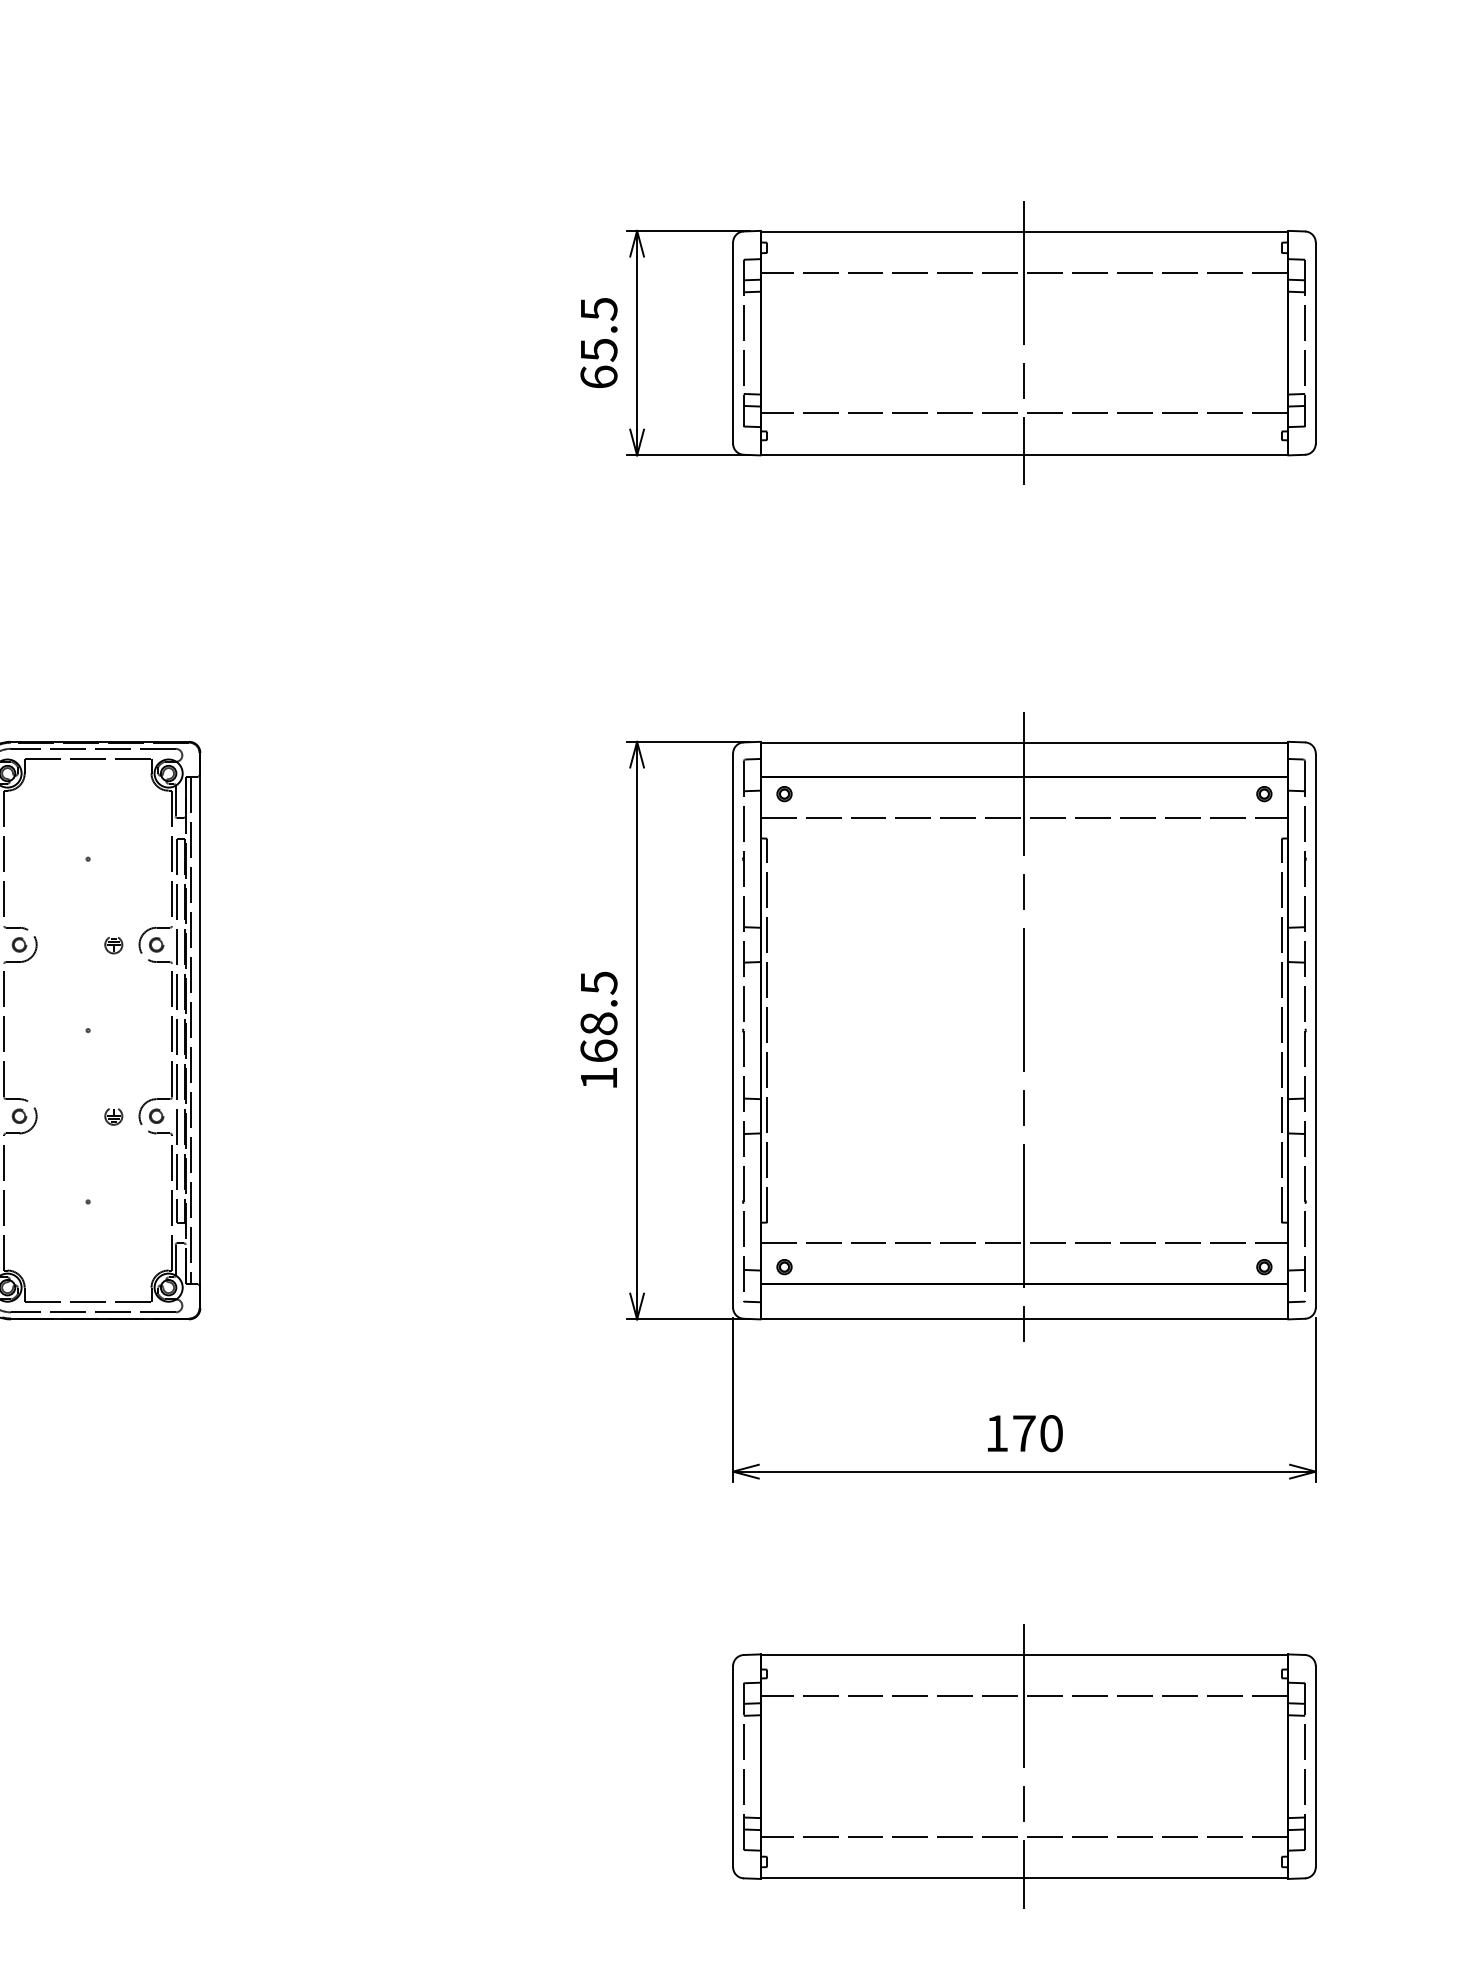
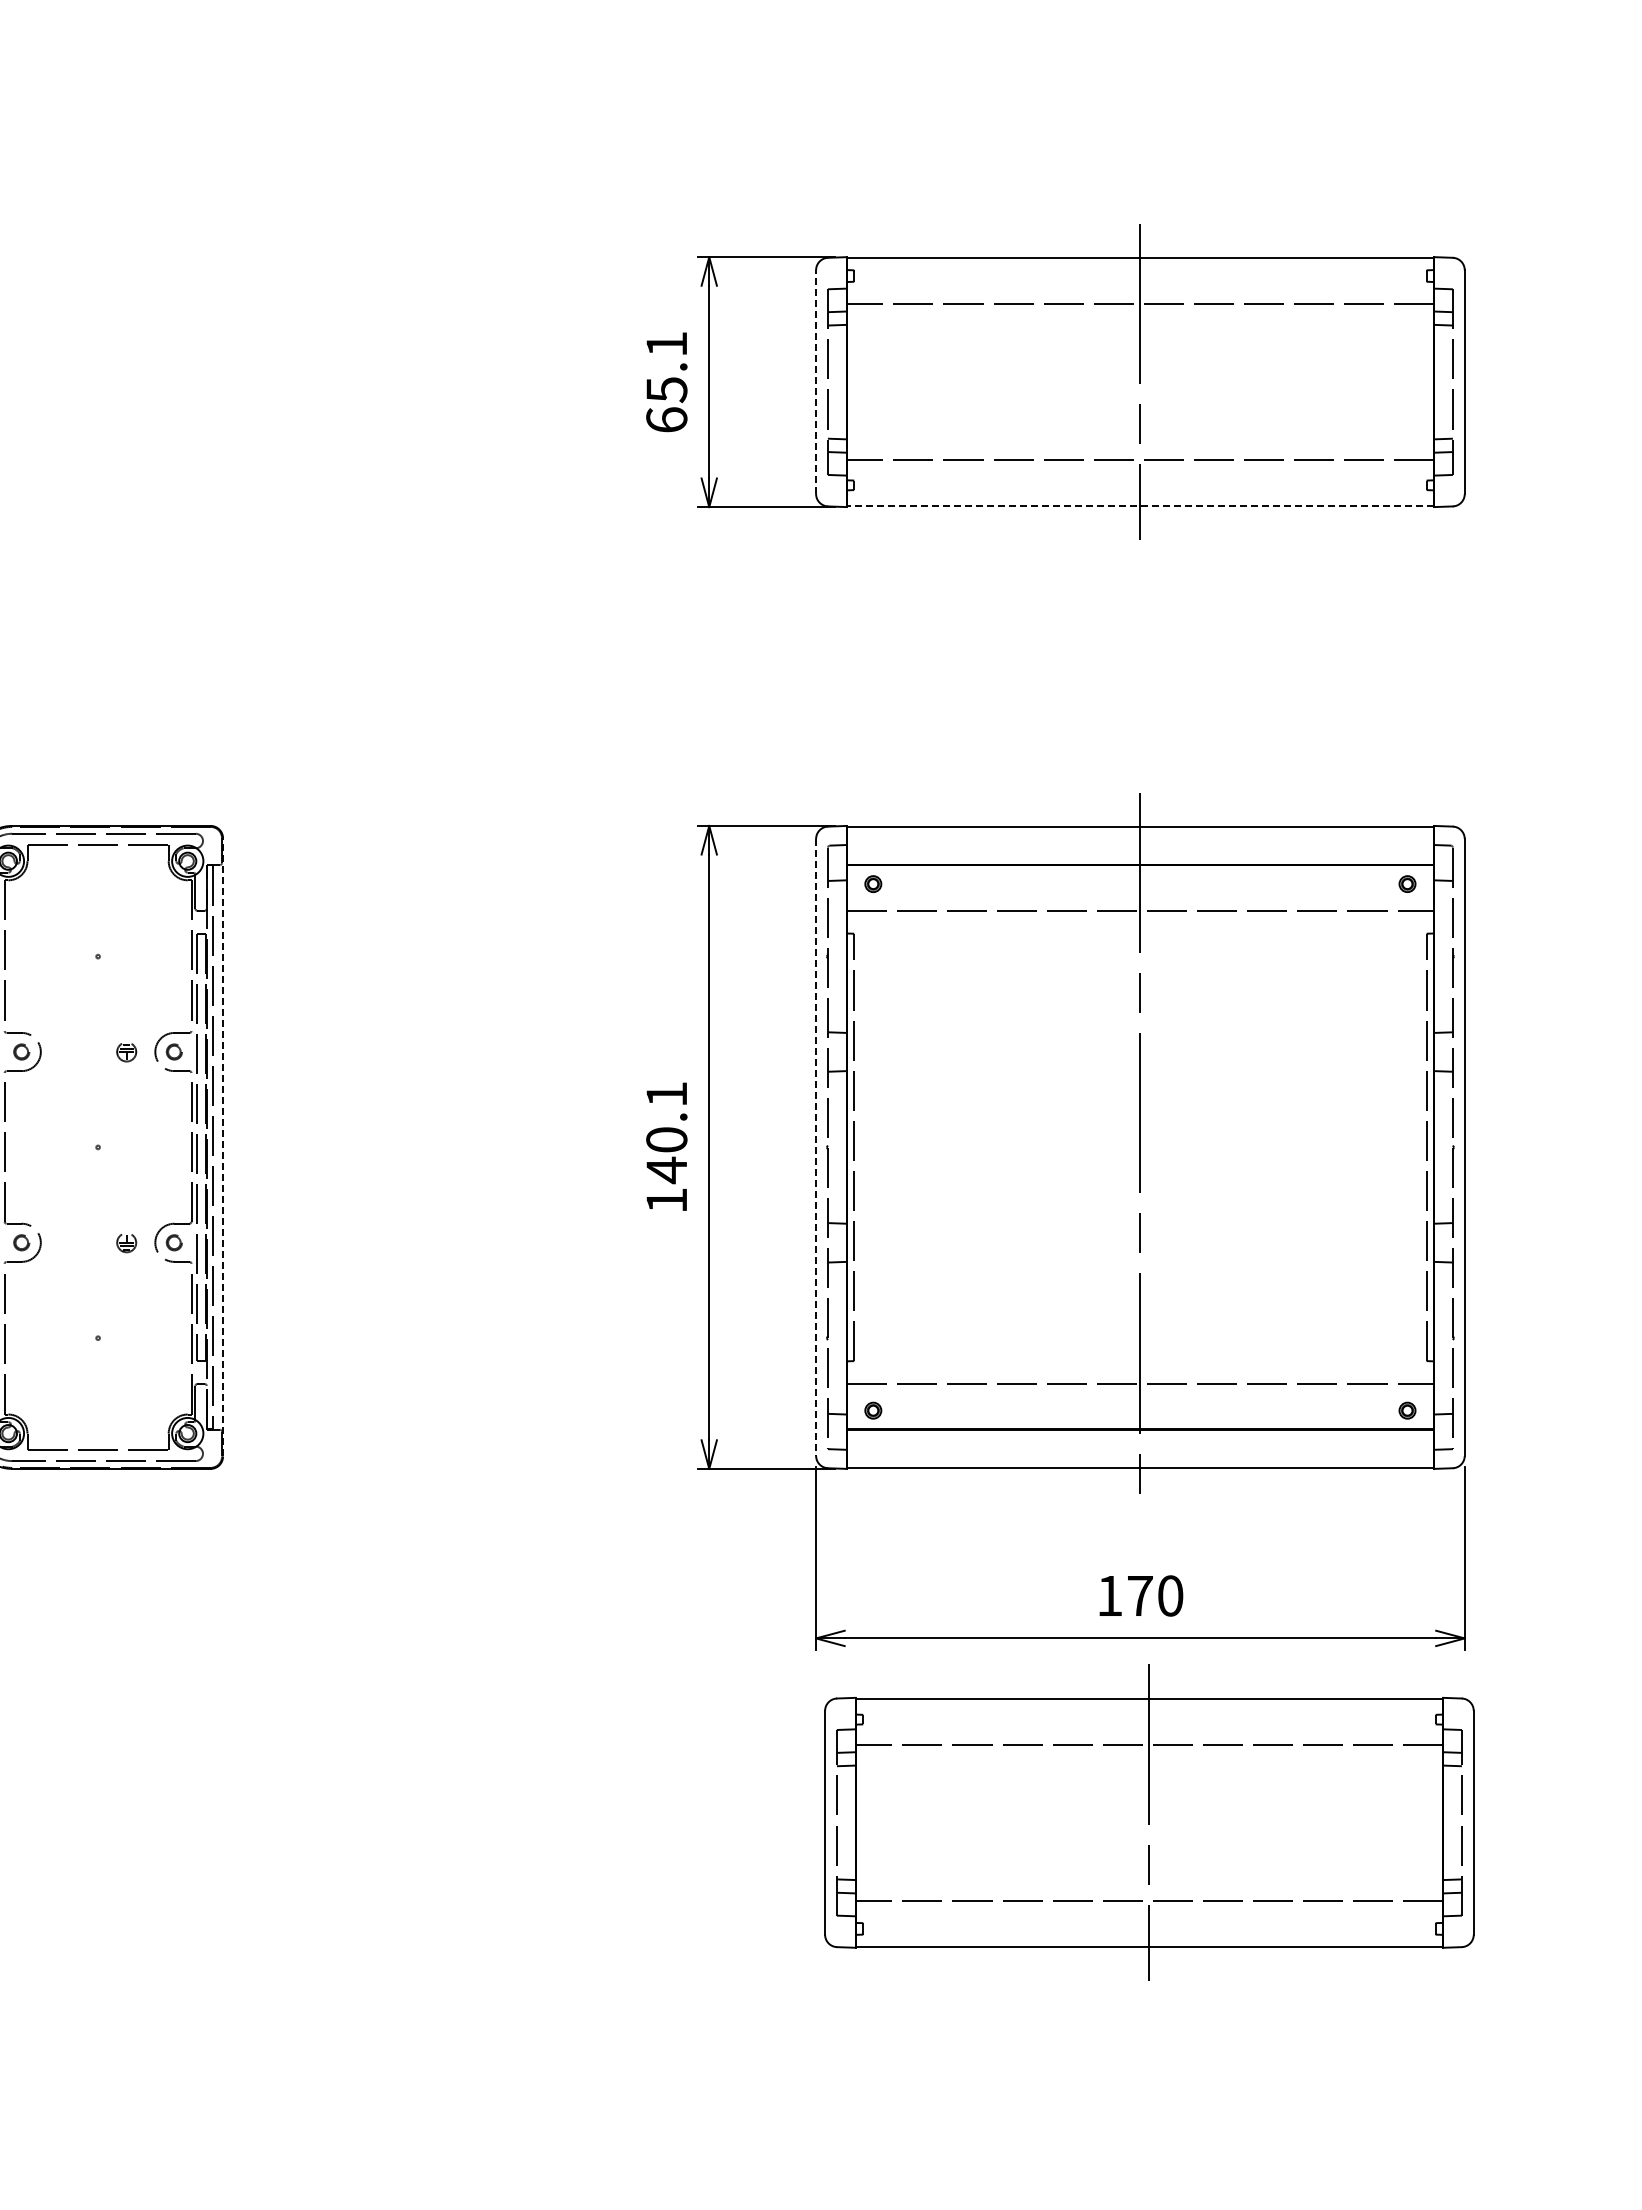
text: (598, 309) -> (666, 344), 65.5 -> 65.1
line: (733, 343) -> (816, 382), solid -> dashed
line: (1024, 454) -> (1140, 506), solid -> dashed
text: (598, 1018) -> (666, 1133), 168.5 -> 140.1
line: (200, 1029) -> (223, 1146), solid -> dashed
line: (733, 1030) -> (816, 1147), solid -> dashed
part: (1024, 1766) -> (1149, 1822), moved

